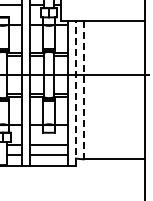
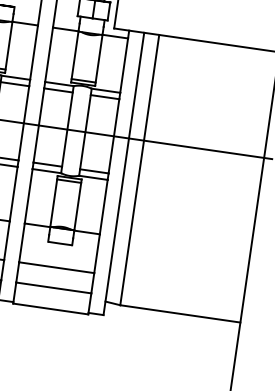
line: (83, 90) -> (139, 170), dashed -> solid
line: (75, 92) -> (123, 172), dashed -> solid

